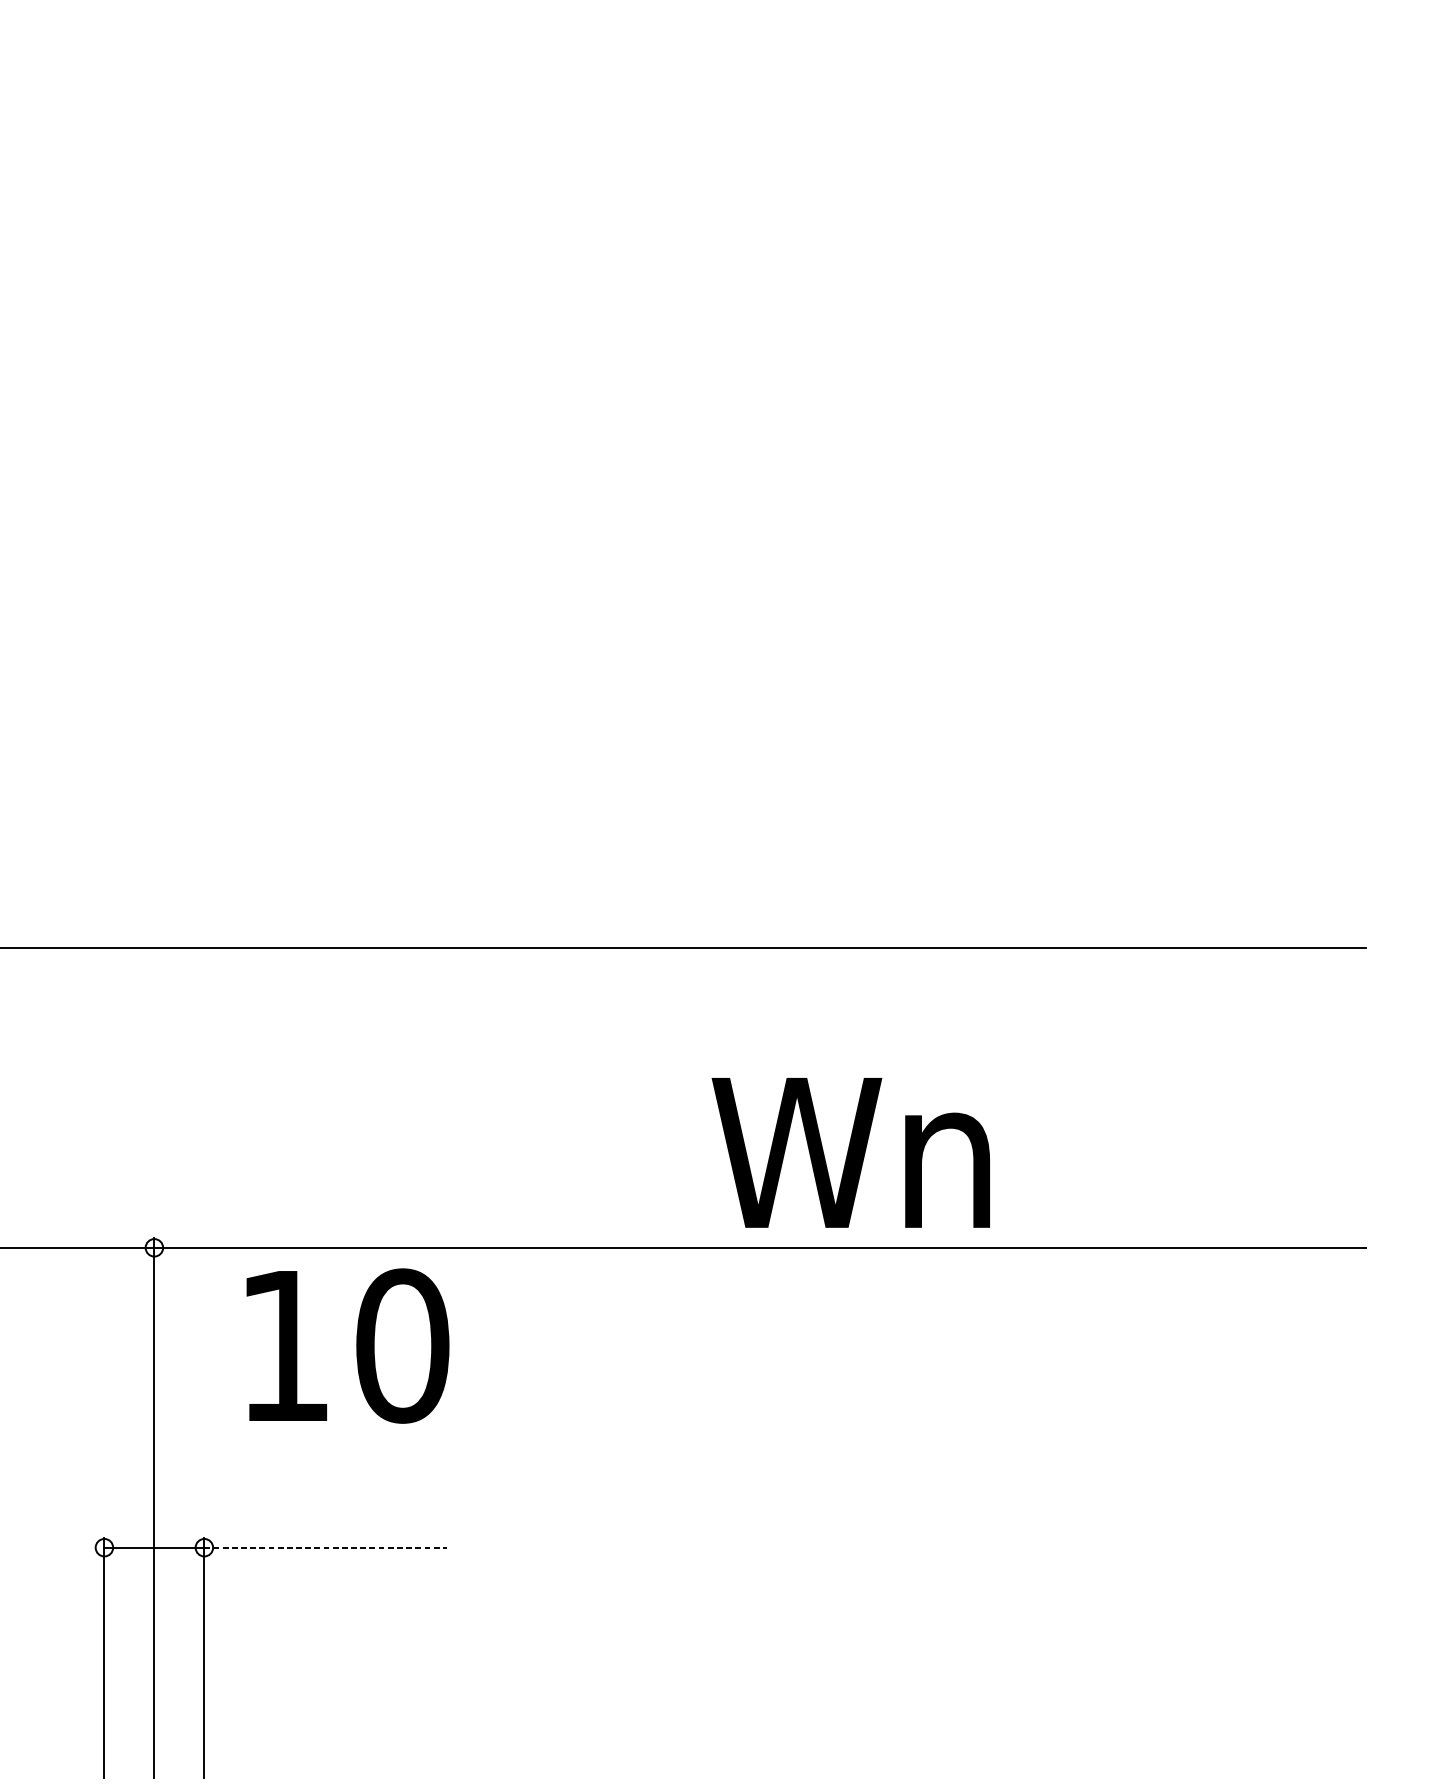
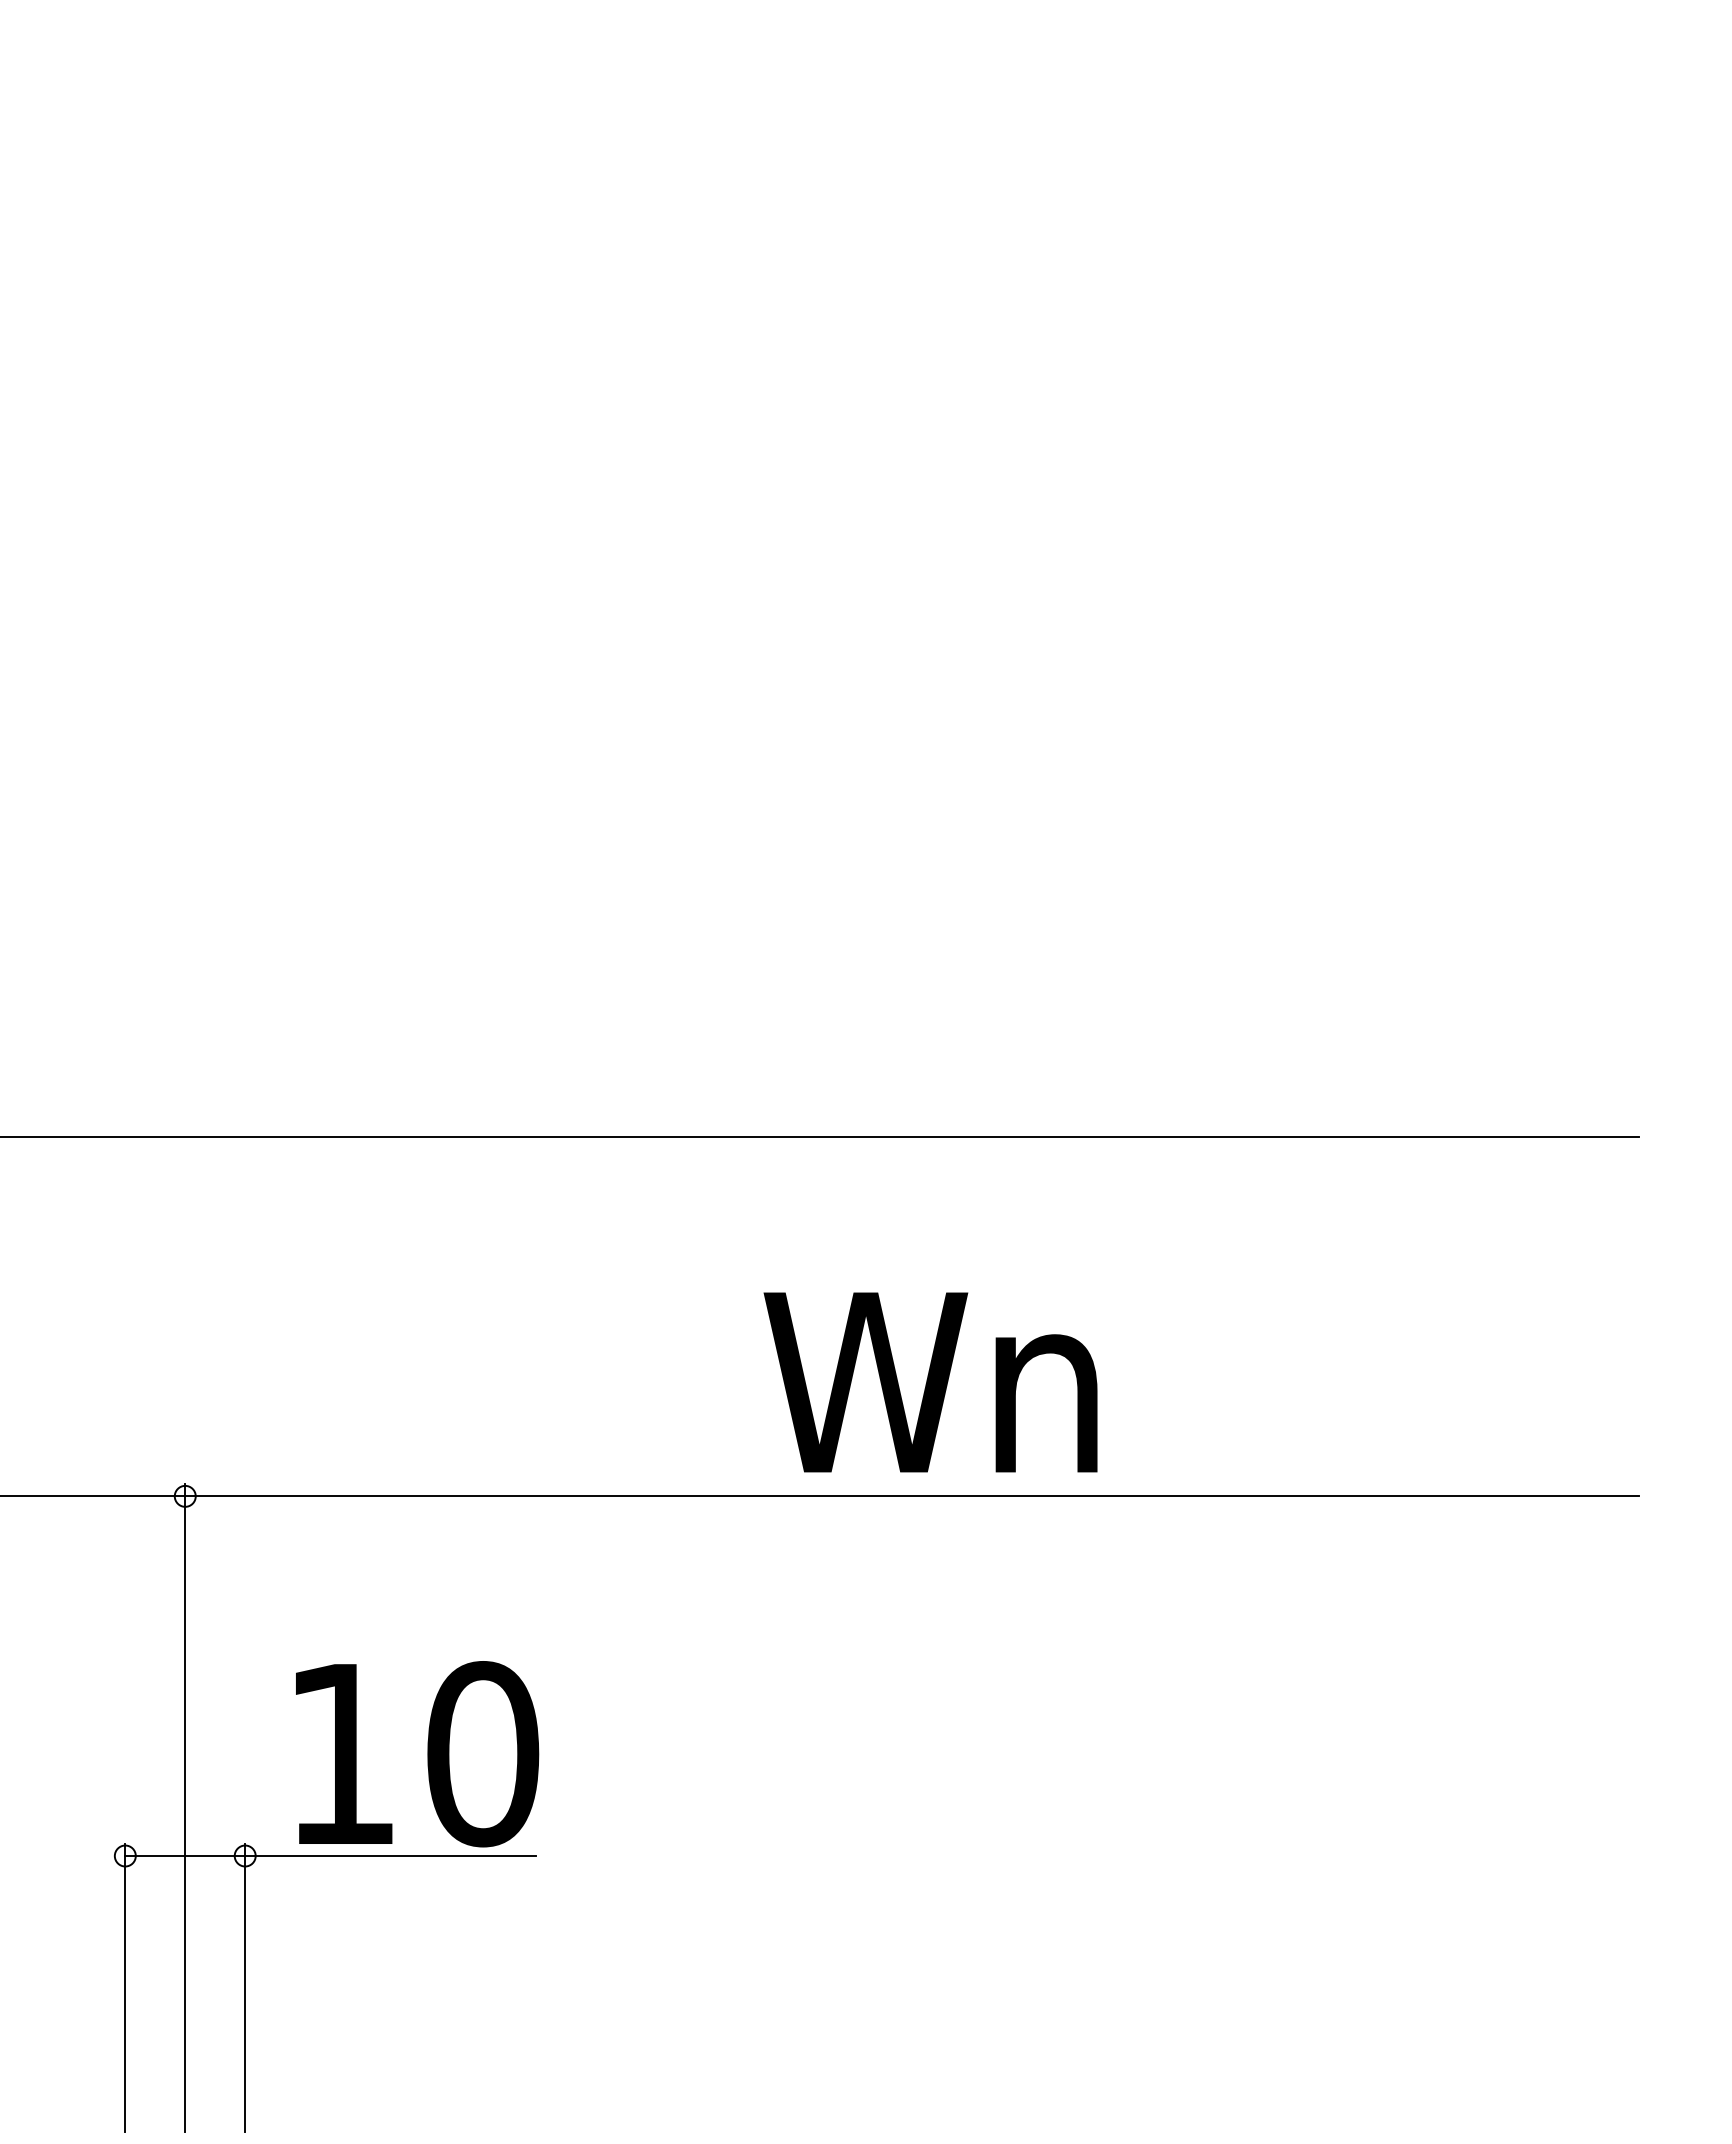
text: (850, 1152) -> (930, 1382), moved
text: (348, 1346) -> (417, 1754), moved
line: (326, 1548) -> (391, 1856), dashed -> solid

